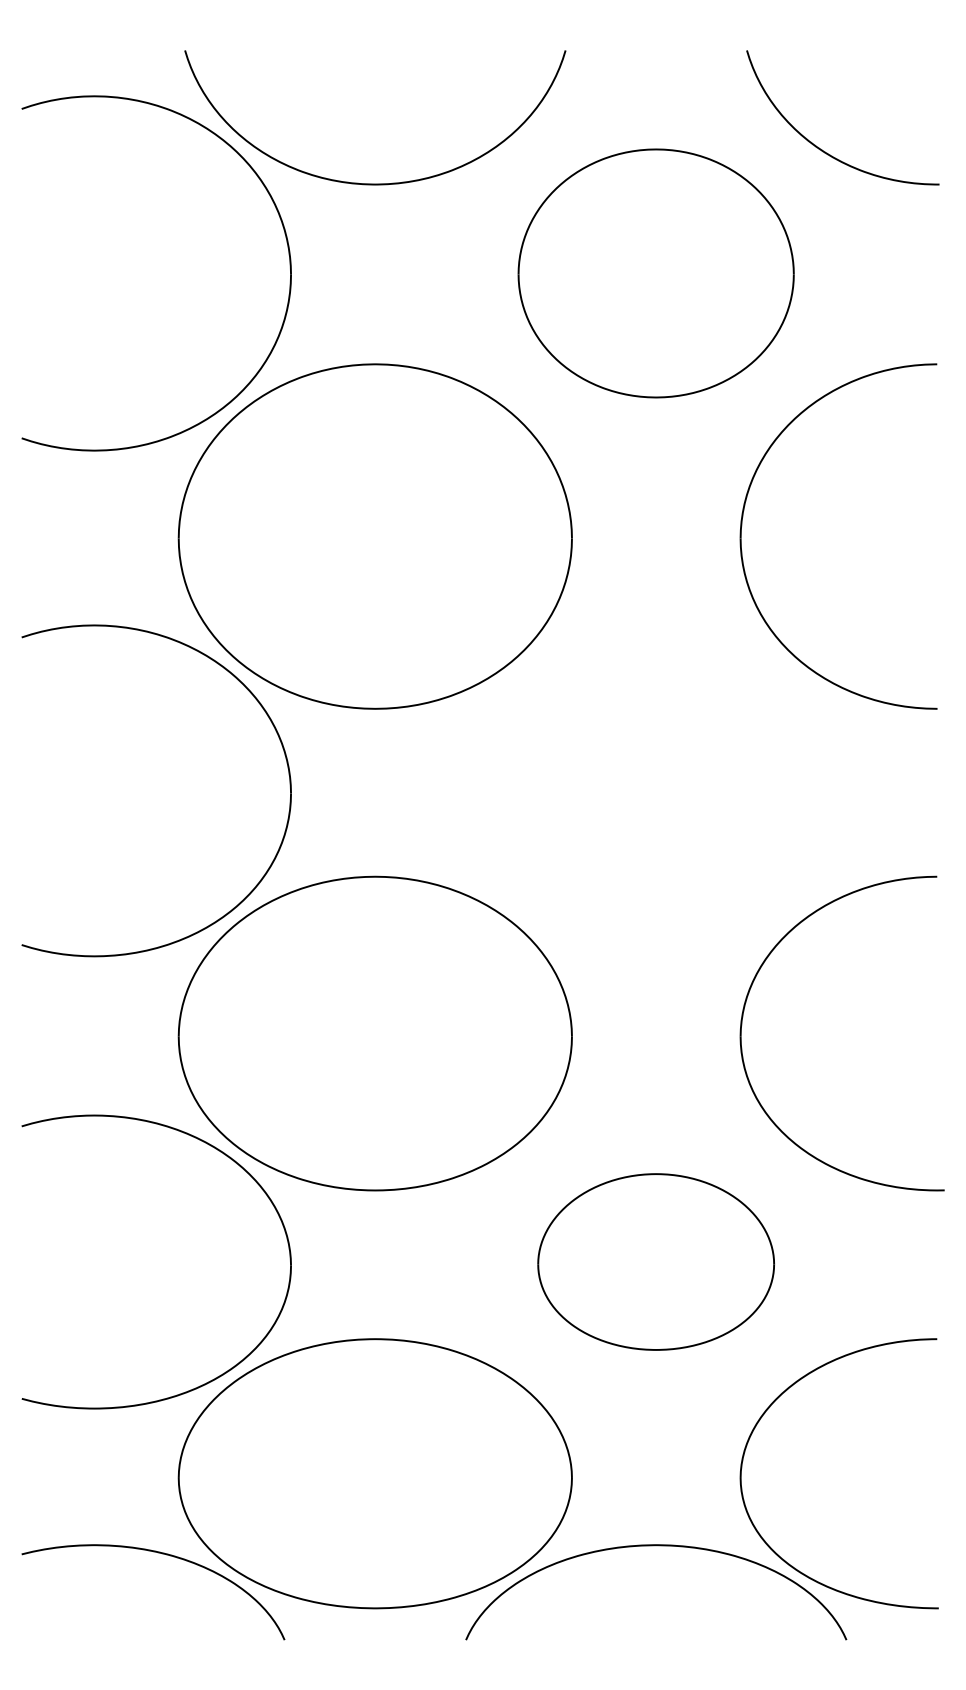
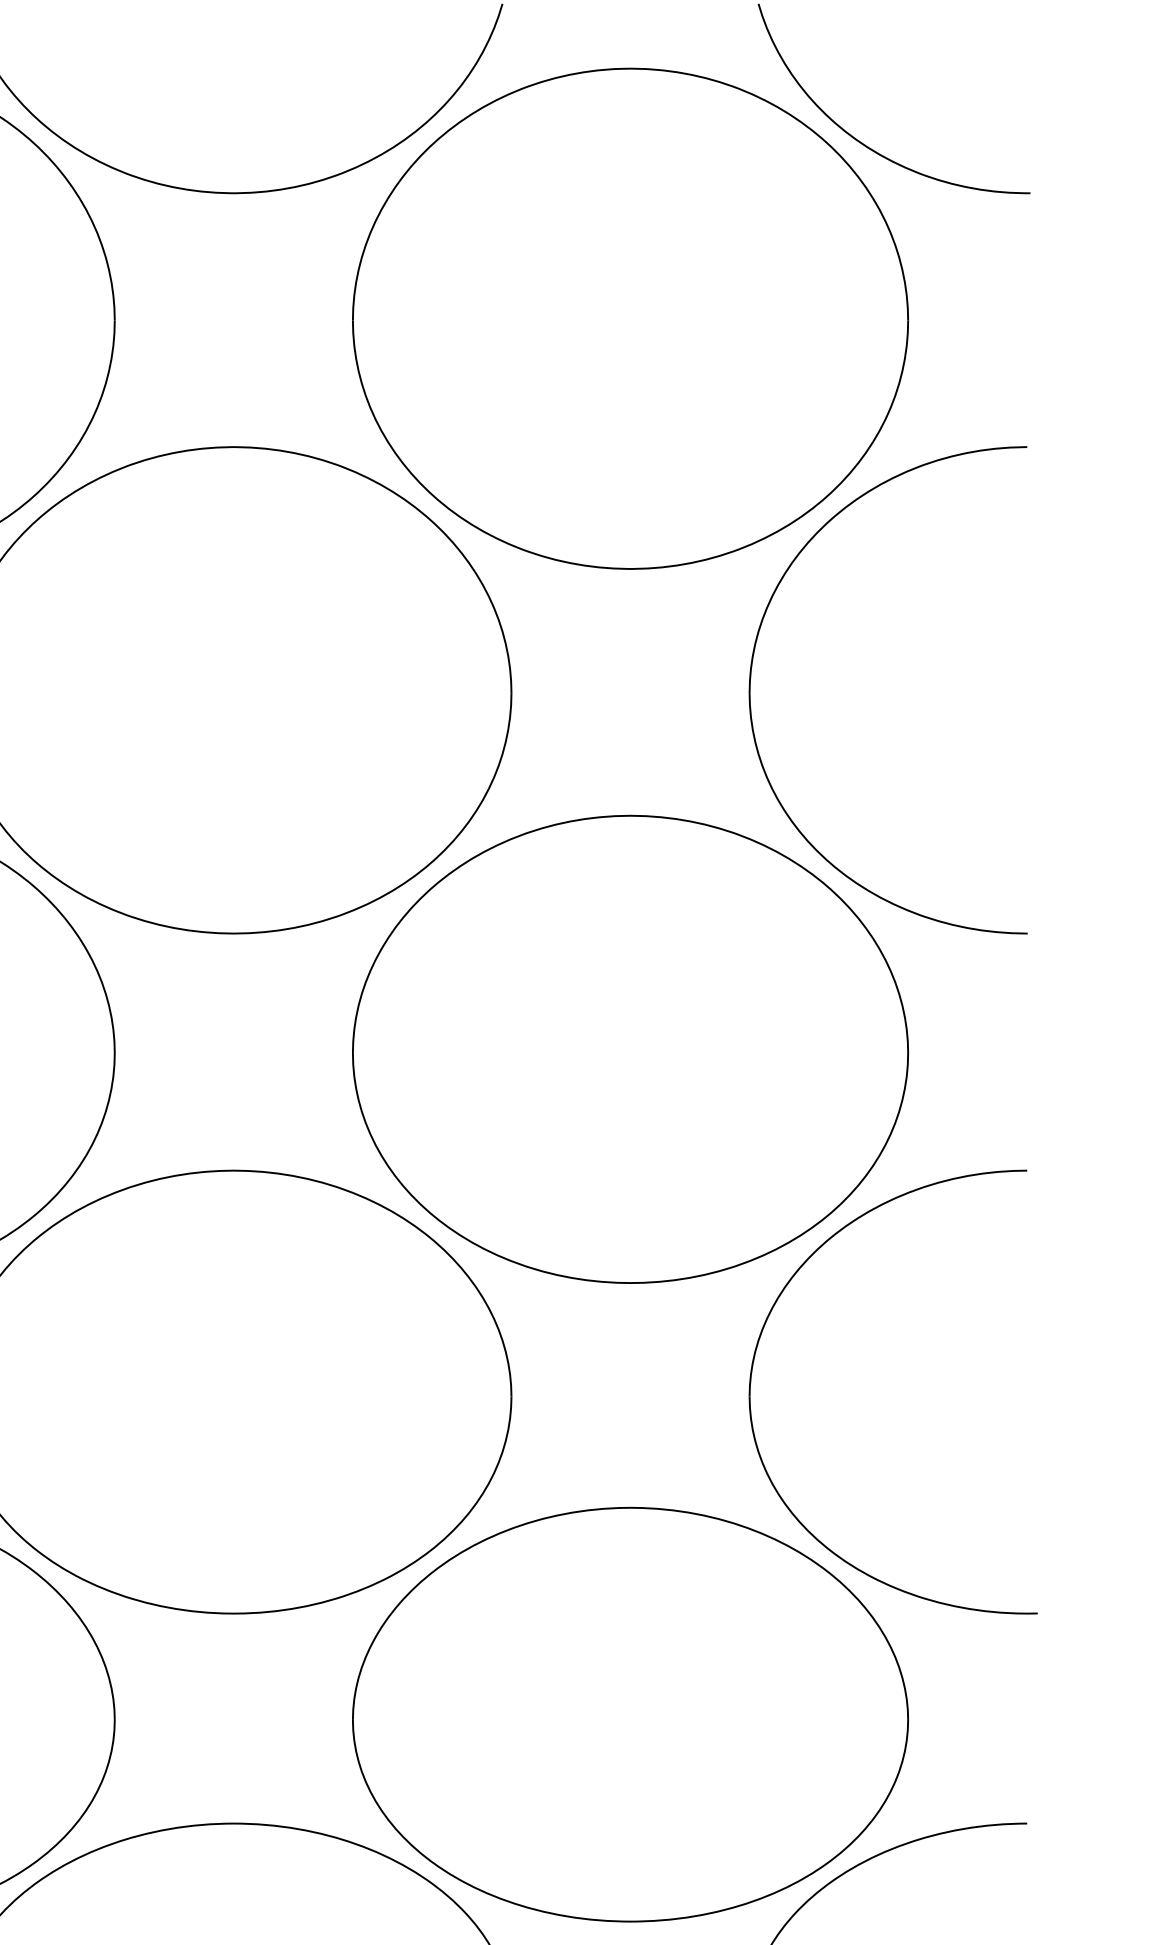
part: (655, 273) -> (629, 318), size x1.43
part: (655, 790) -> (629, 1048), added
part: (655, 1261) -> (629, 1713), size x1.67

